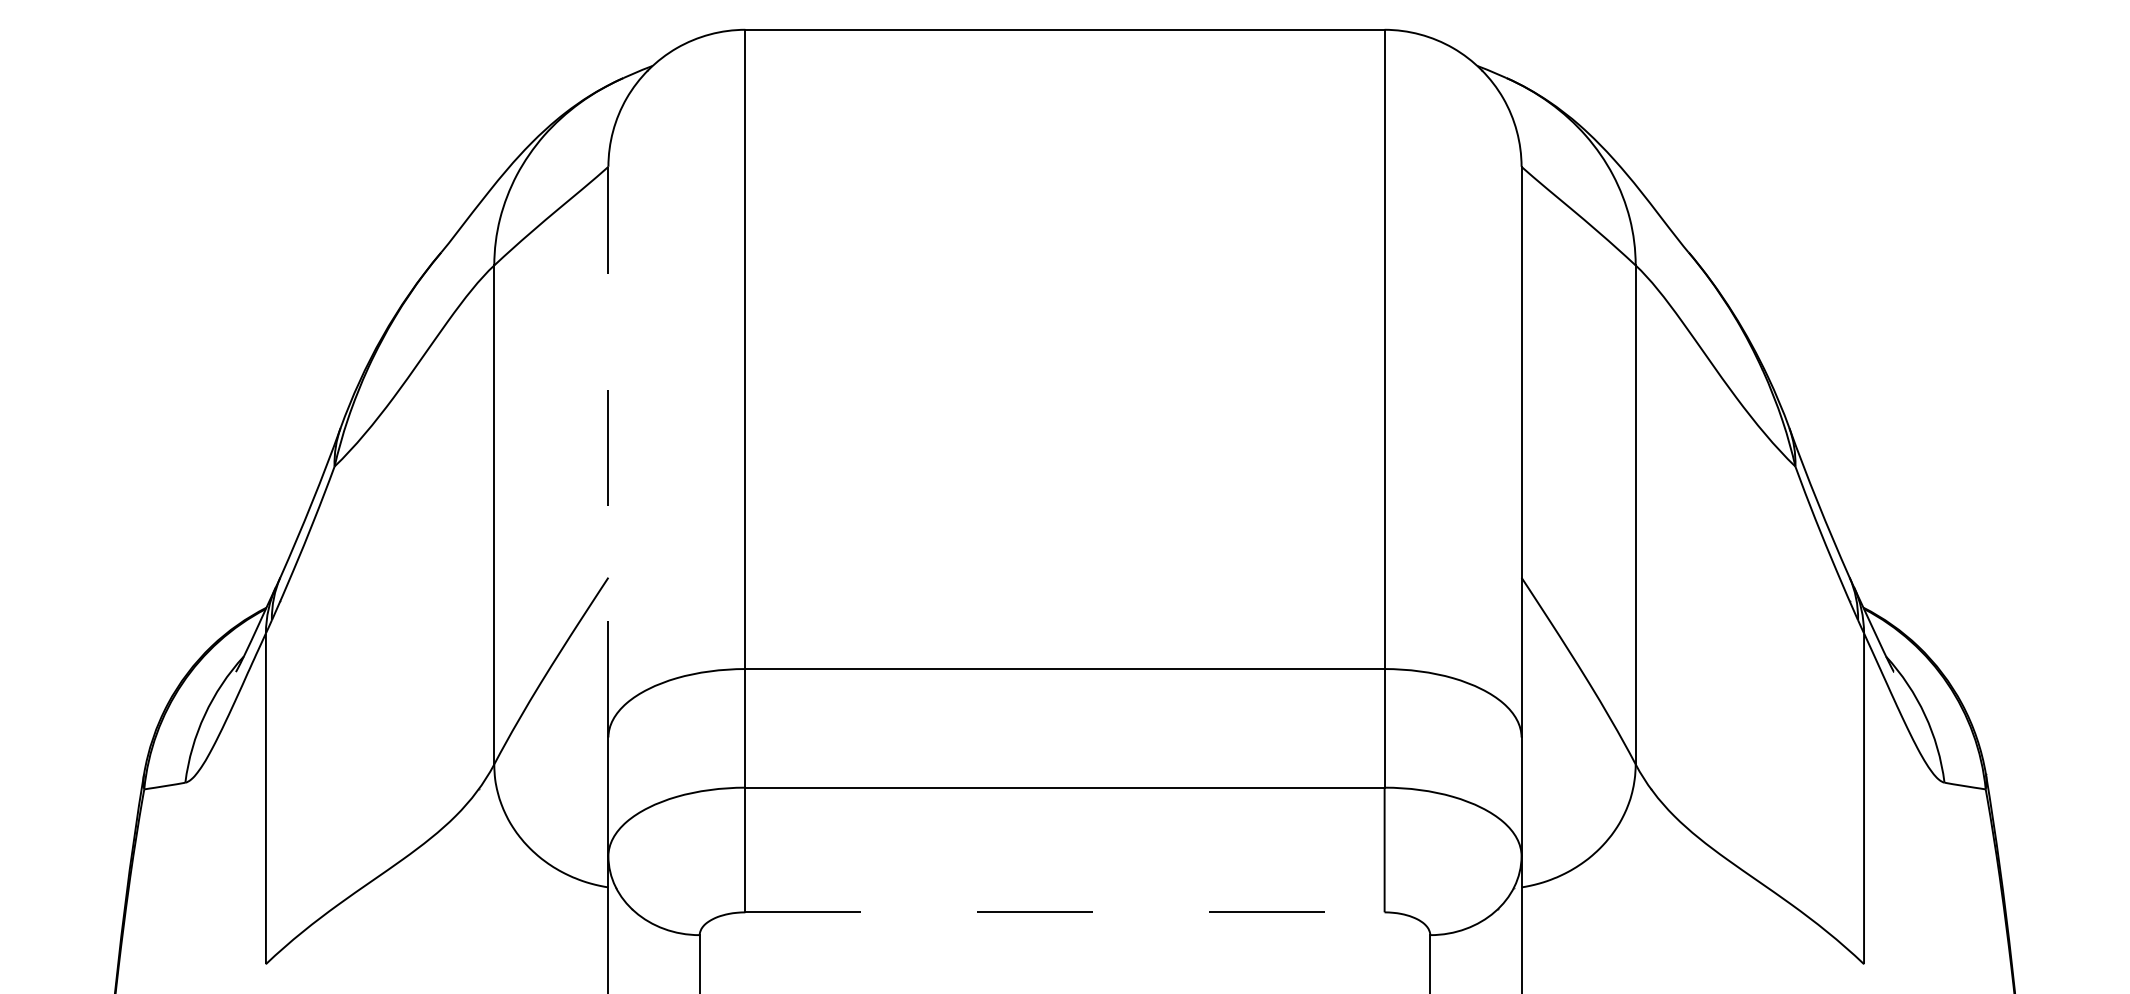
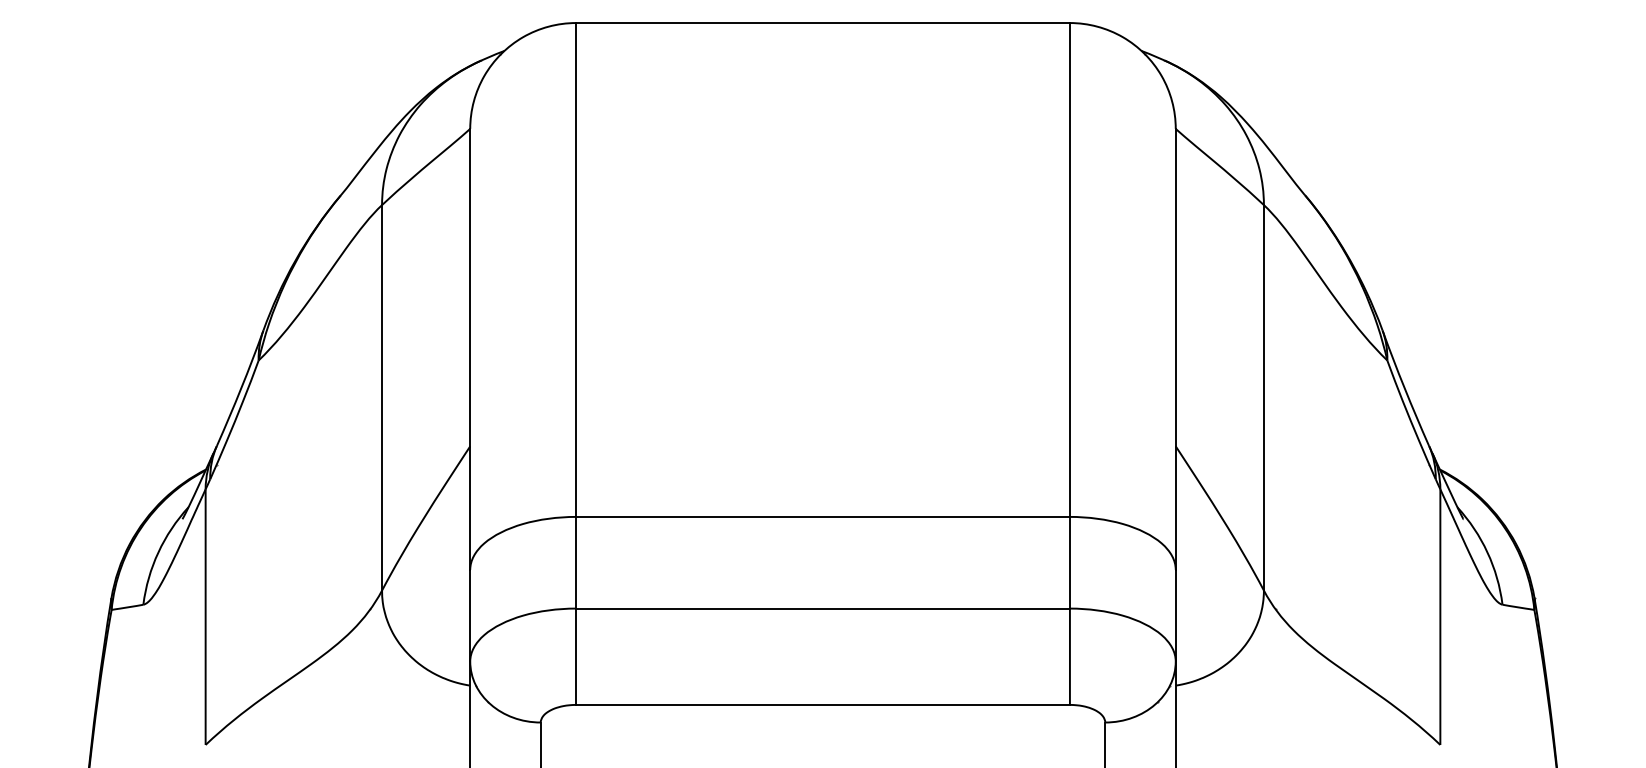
line: (608, 451) -> (470, 348), dashed -> solid
line: (1065, 911) -> (823, 704), dashed -> solid

